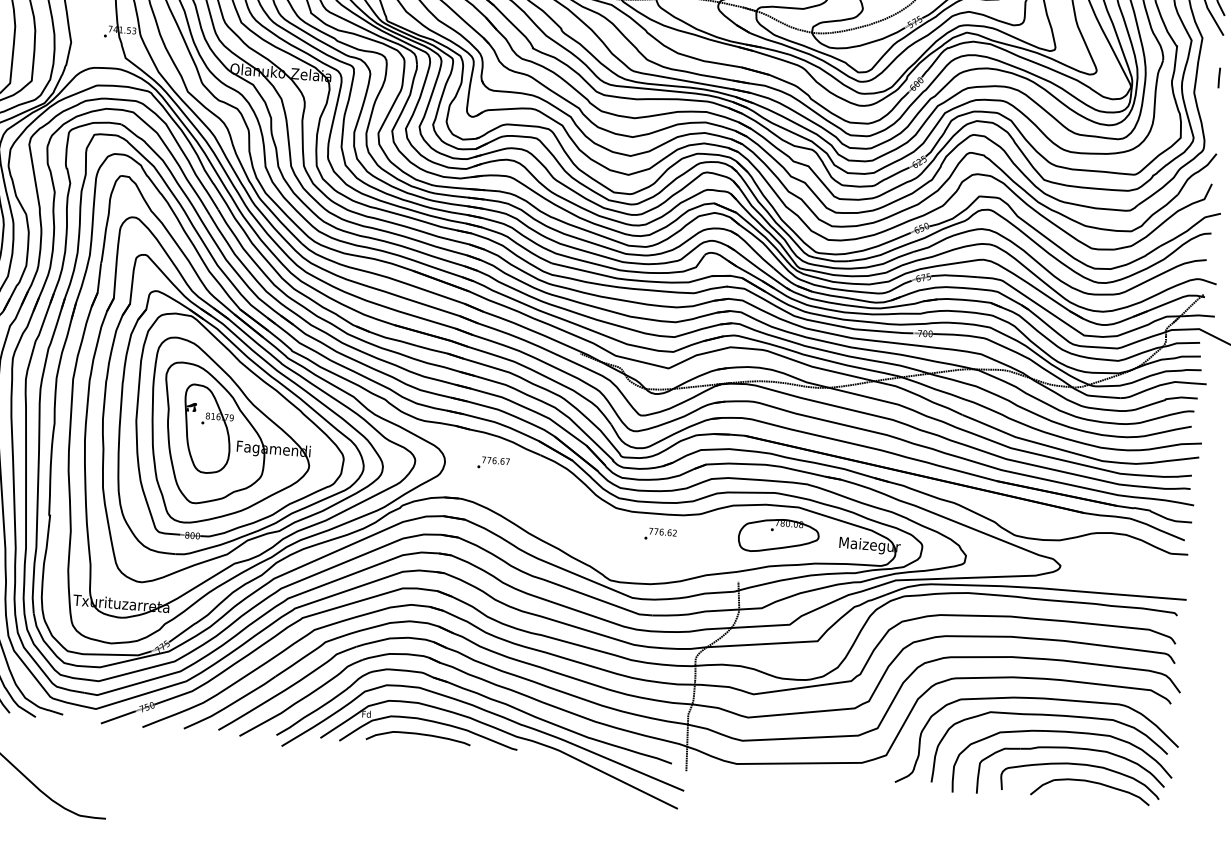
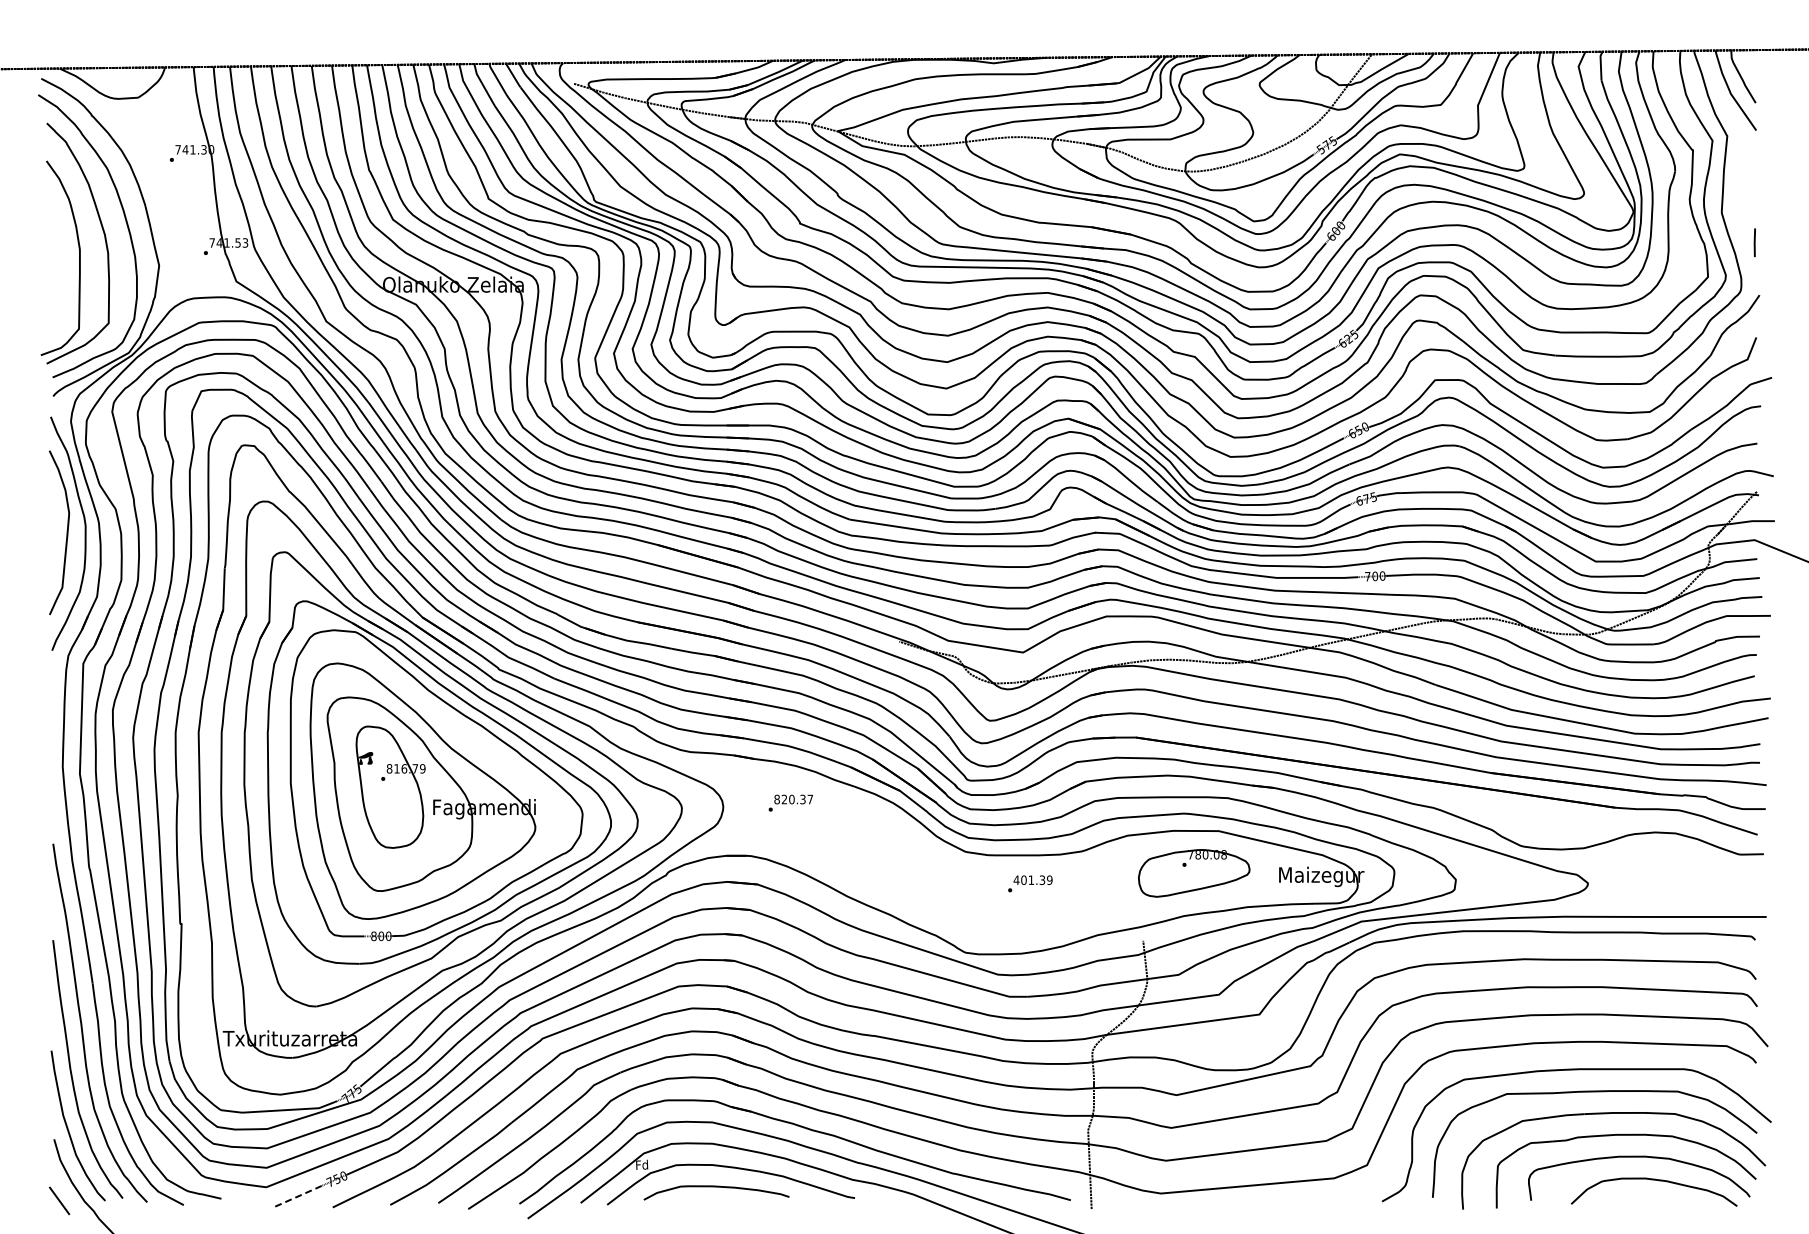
line: (1218, 77) -> (1754, 242), moved
text: (492, 460) -> (789, 799), 776.67 -> 820.37
text: (662, 532) -> (1032, 880), 776.62 -> 401.39
line: (118, 717) -> (298, 1196), solid -> dashed

